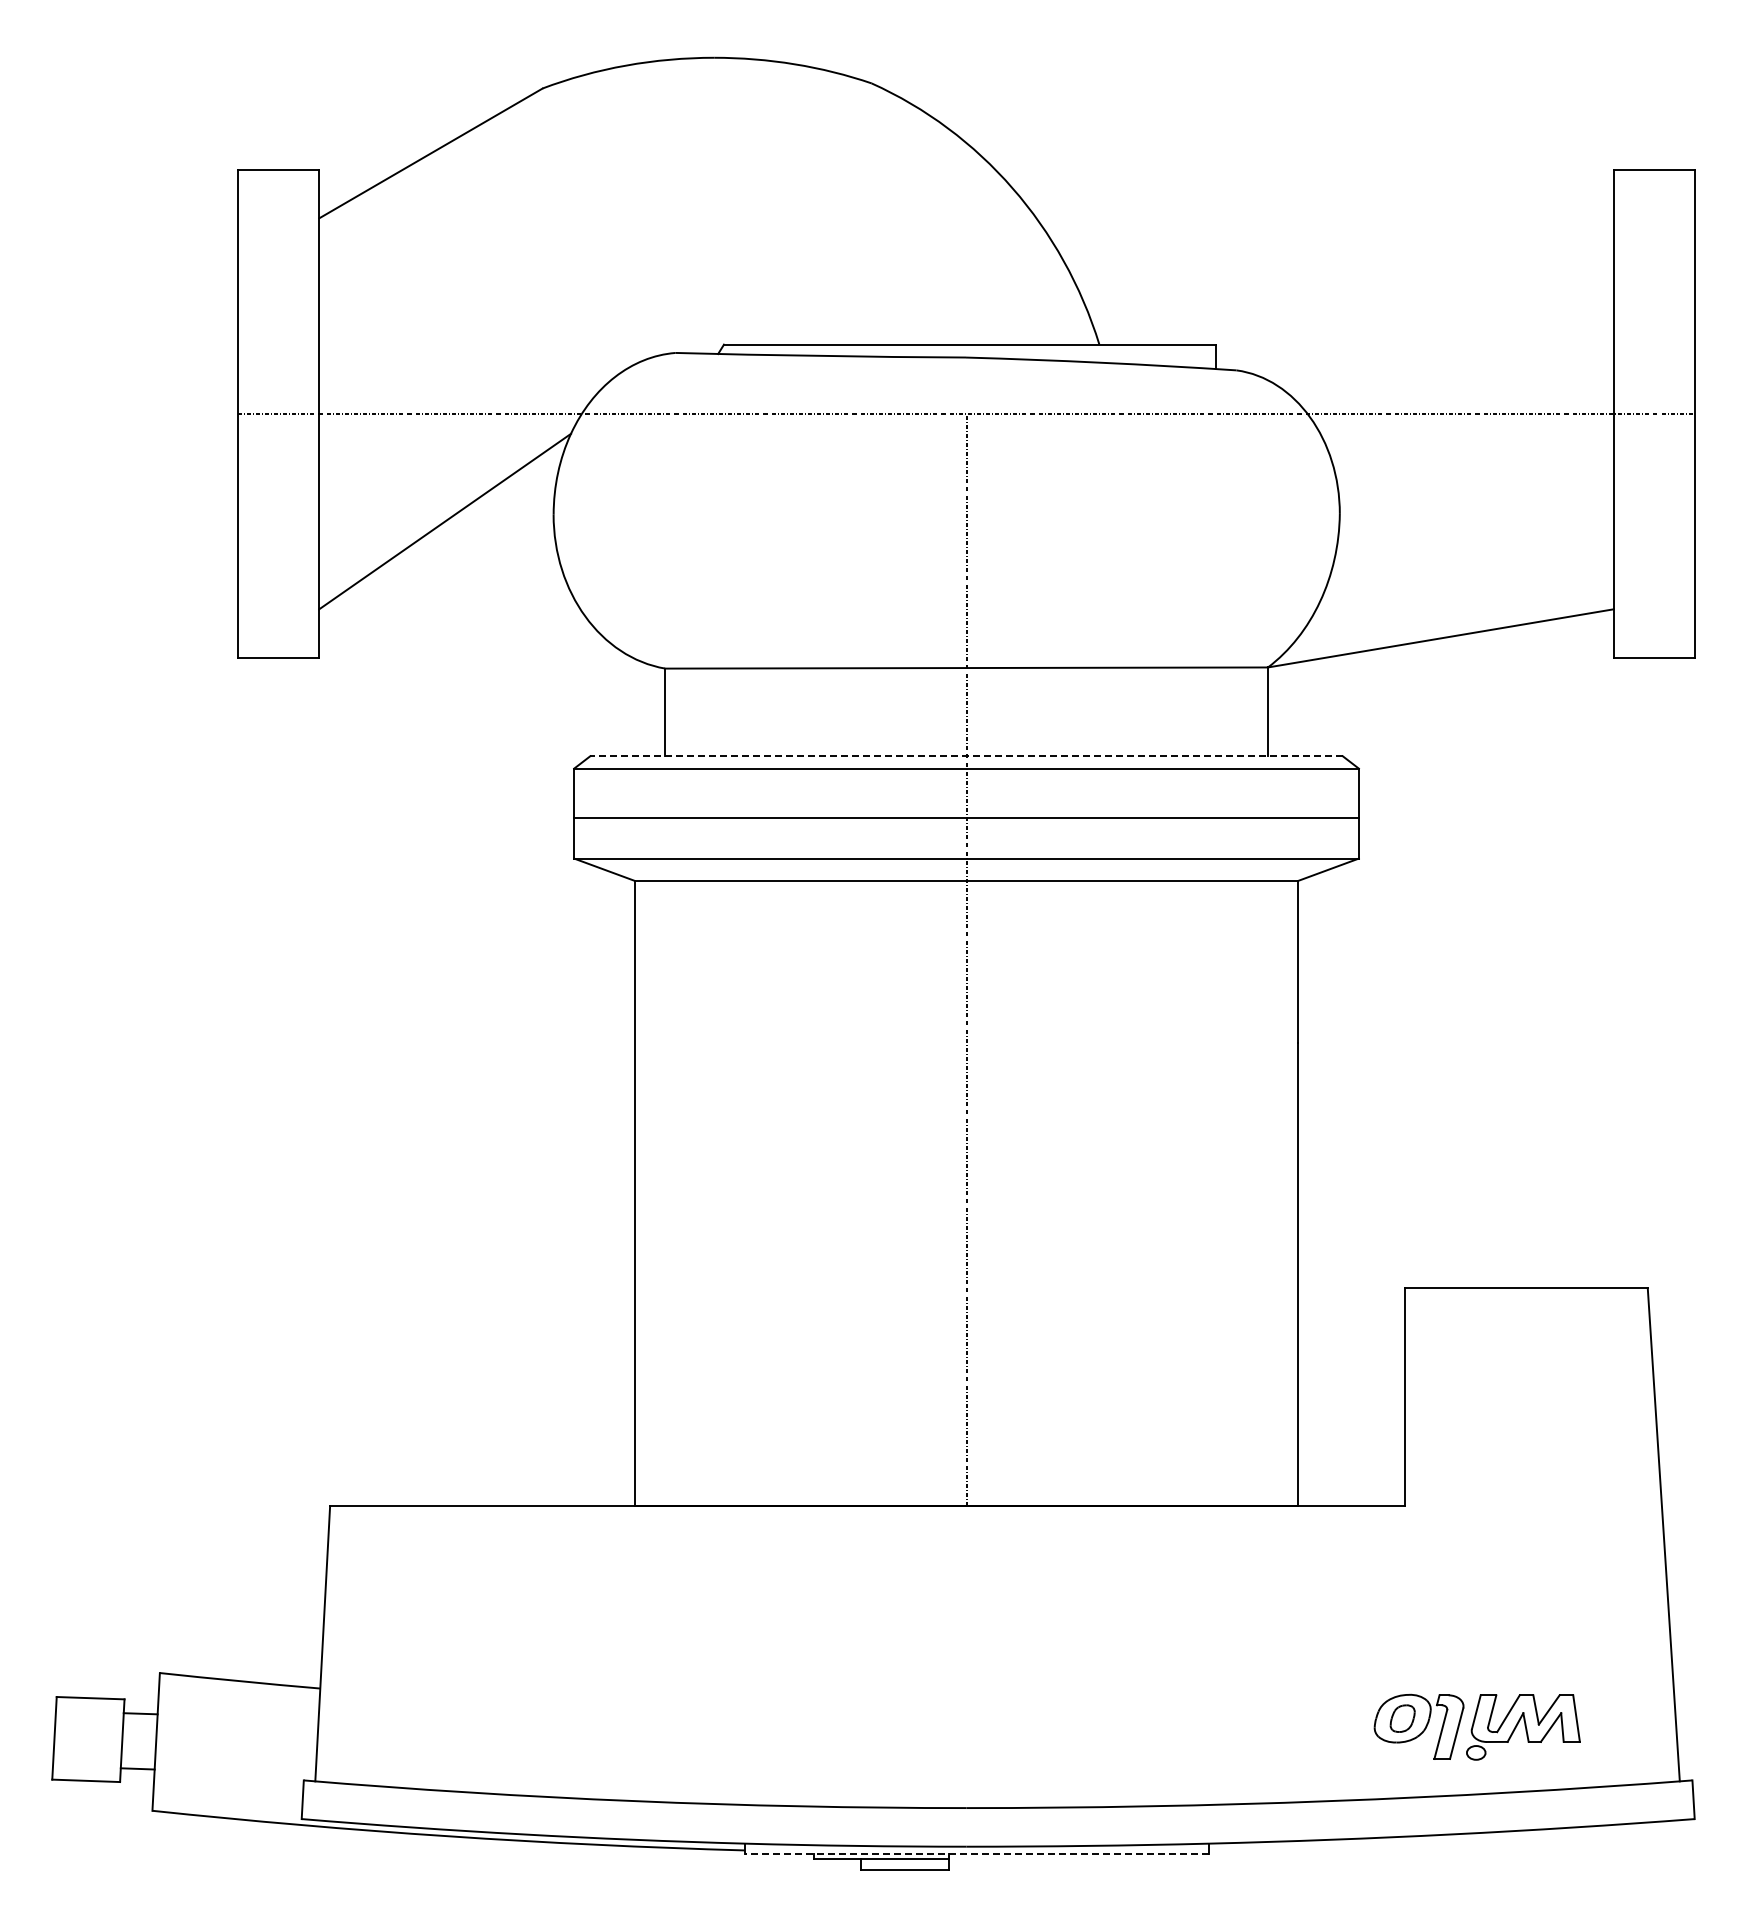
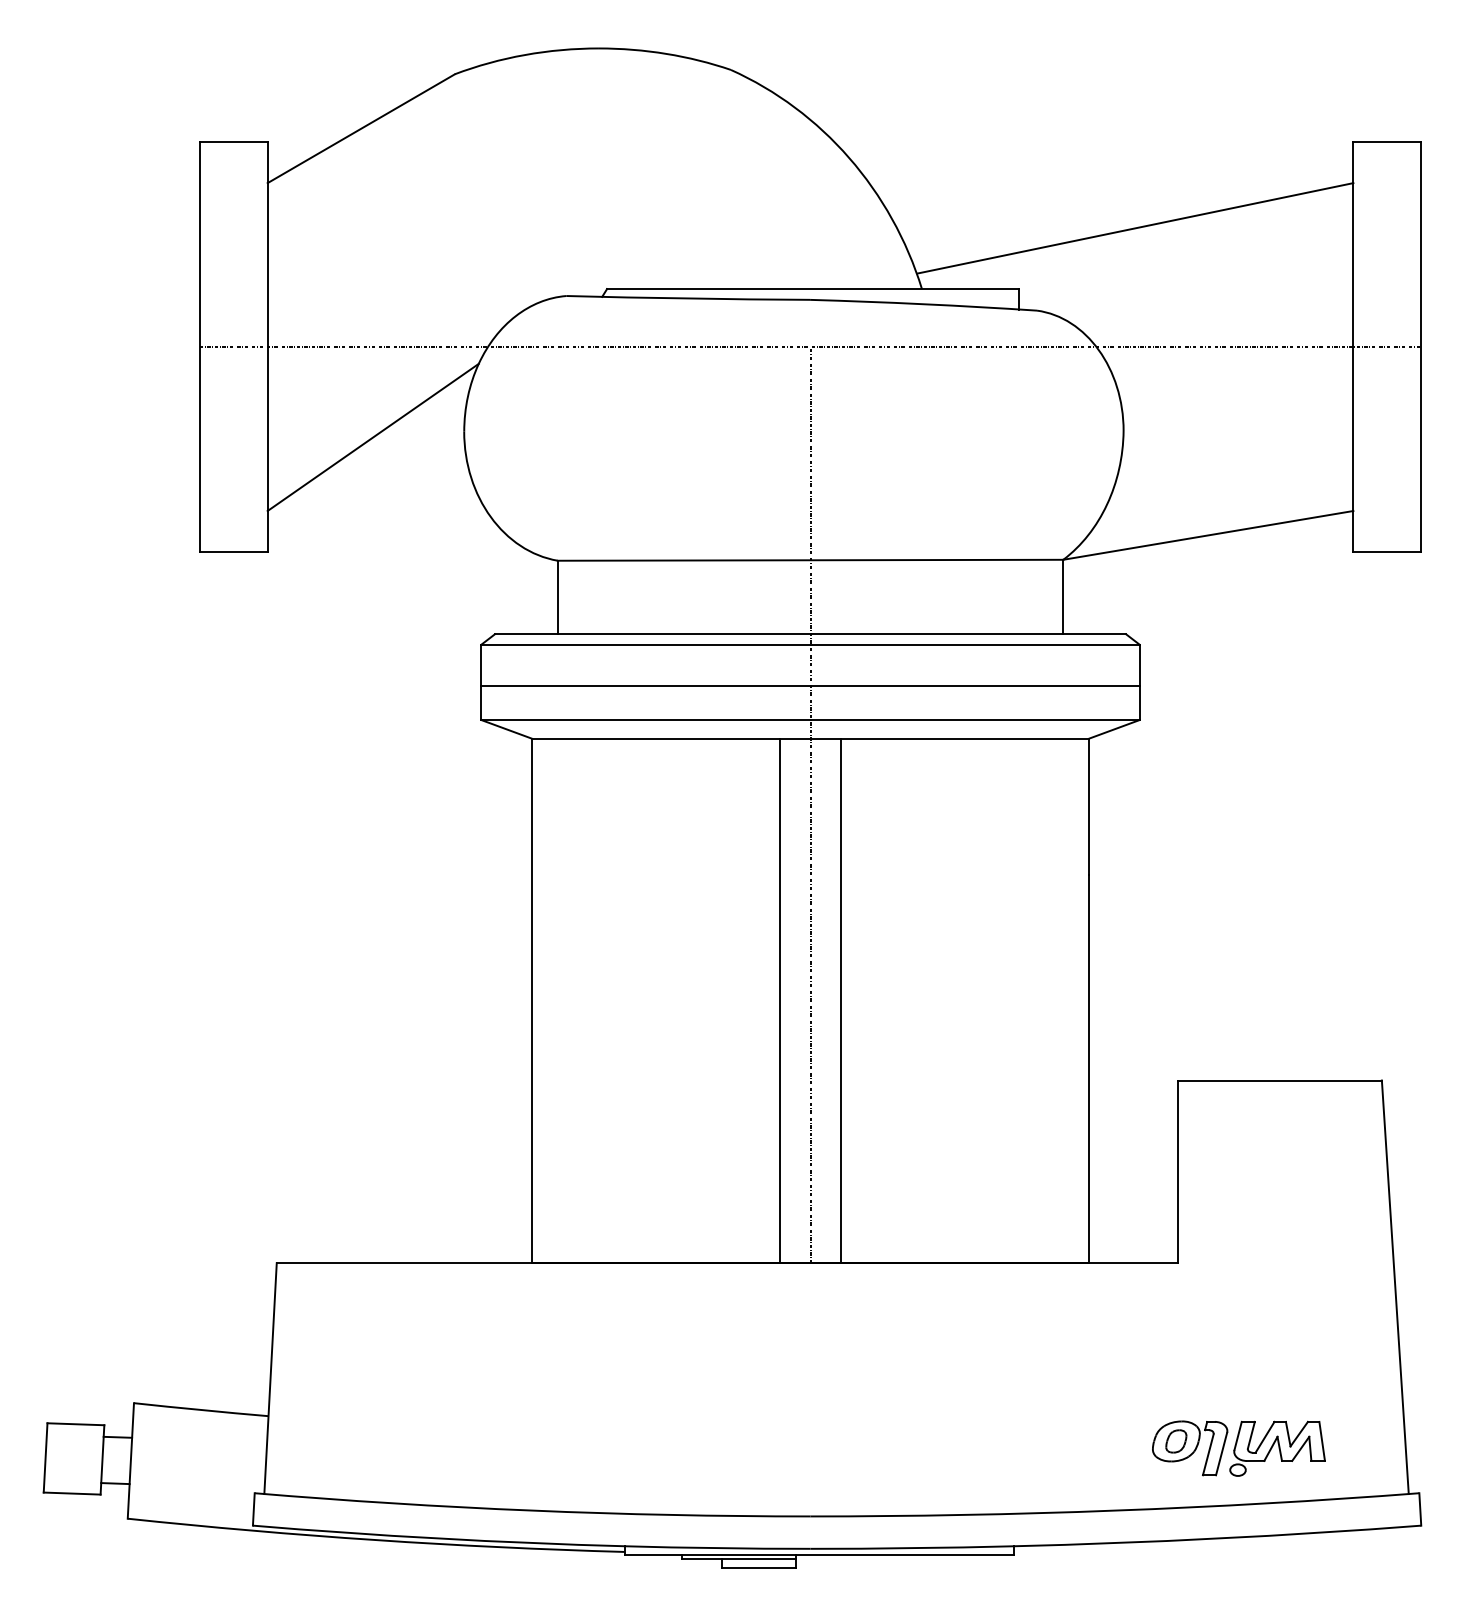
line: (1353, 272) -> (1135, 228), added
line: (966, 756) -> (810, 634), dashed -> solid
line: (930, 1193) -> (780, 1000), added
line: (1002, 1193) -> (840, 1000), added
line: (976, 1853) -> (818, 1554), dashed -> solid

